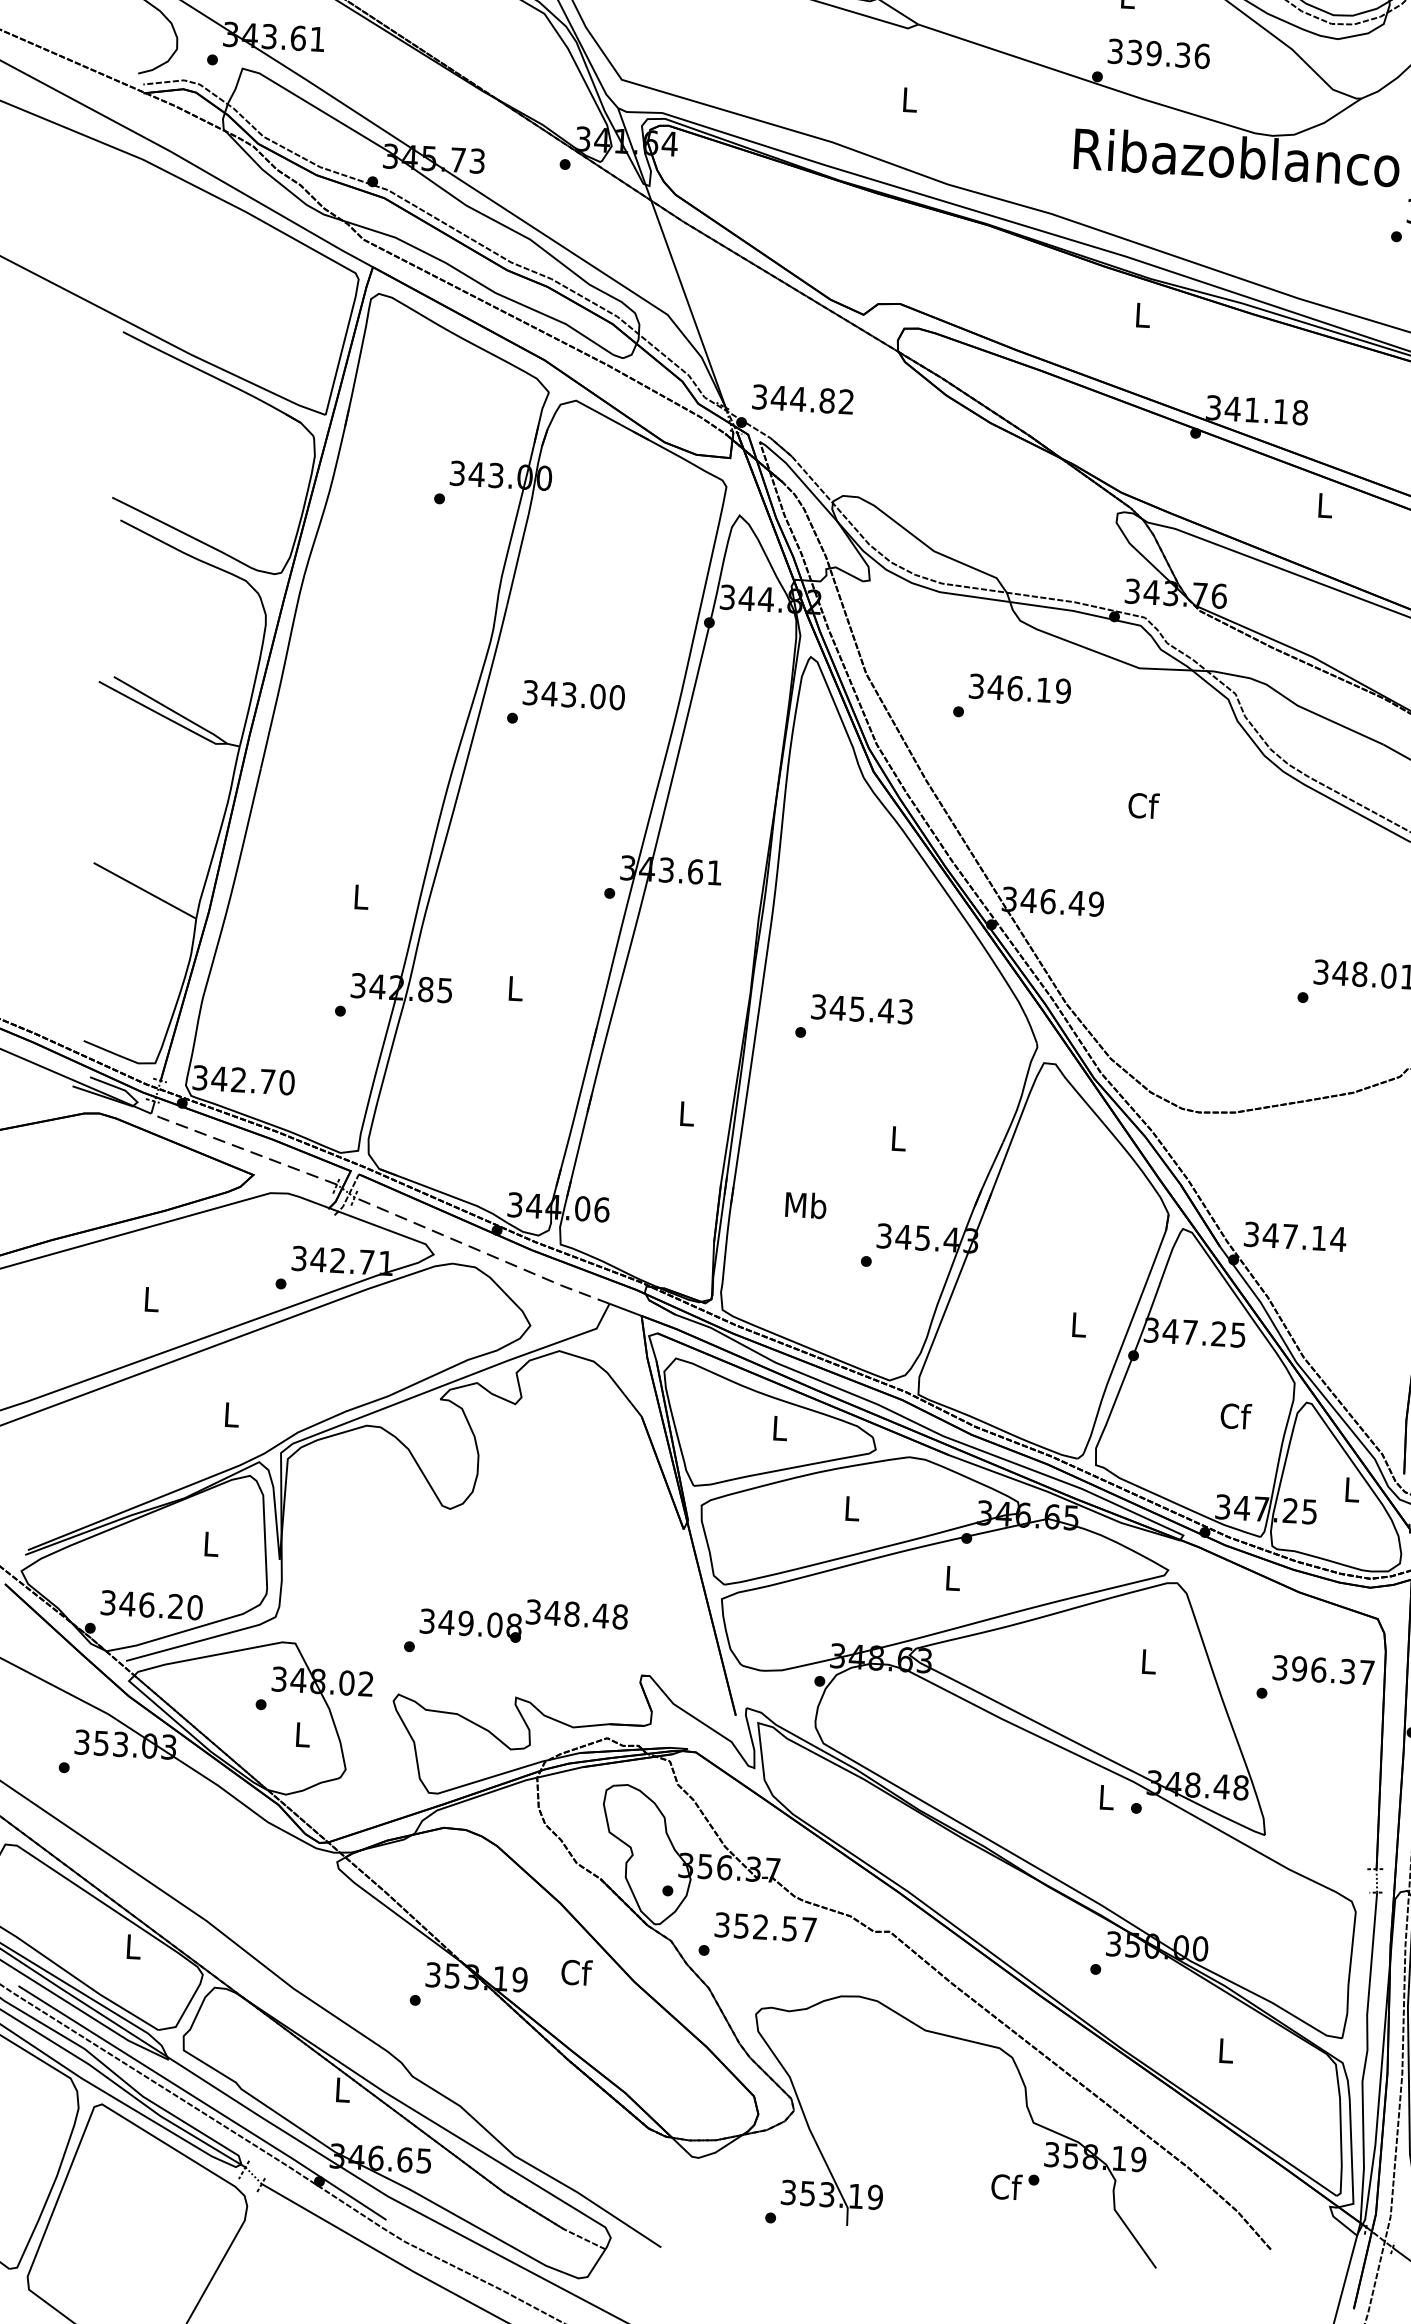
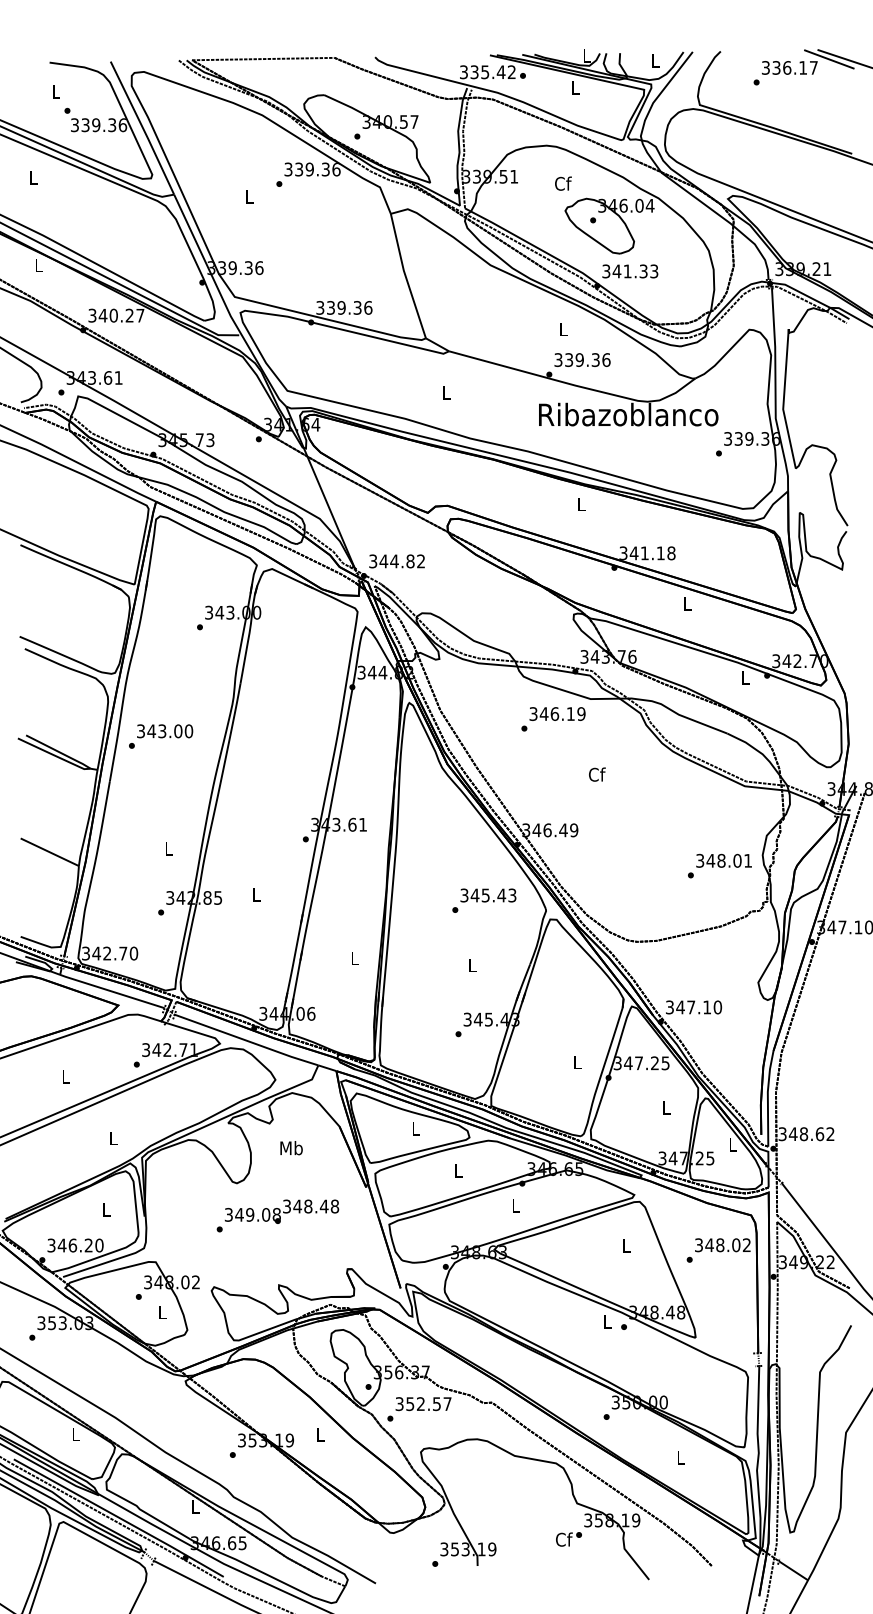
text: (1012, 698) -> (553, 719), moved
text: (567, 704) -> (161, 736), moved
text: (854, 1018) -> (484, 900), moved
line: (242, 1149) -> (111, 991), dashed -> solid
text: (805, 1205) -> (291, 1148), moved
text: (1337, 1239) -> (717, 1007), 347.14 -> 347.10
line: (481, 1251) -> (246, 1040), dashed -> solid
text: (1235, 1415) -> (666, 1107), Cf -> L
text: (515, 1627) -> (277, 1215), moved
text: (1331, 1671) -> (727, 1245), 396.37 -> 348.02
text: (576, 1972) -> (320, 1434), Cf -> L

